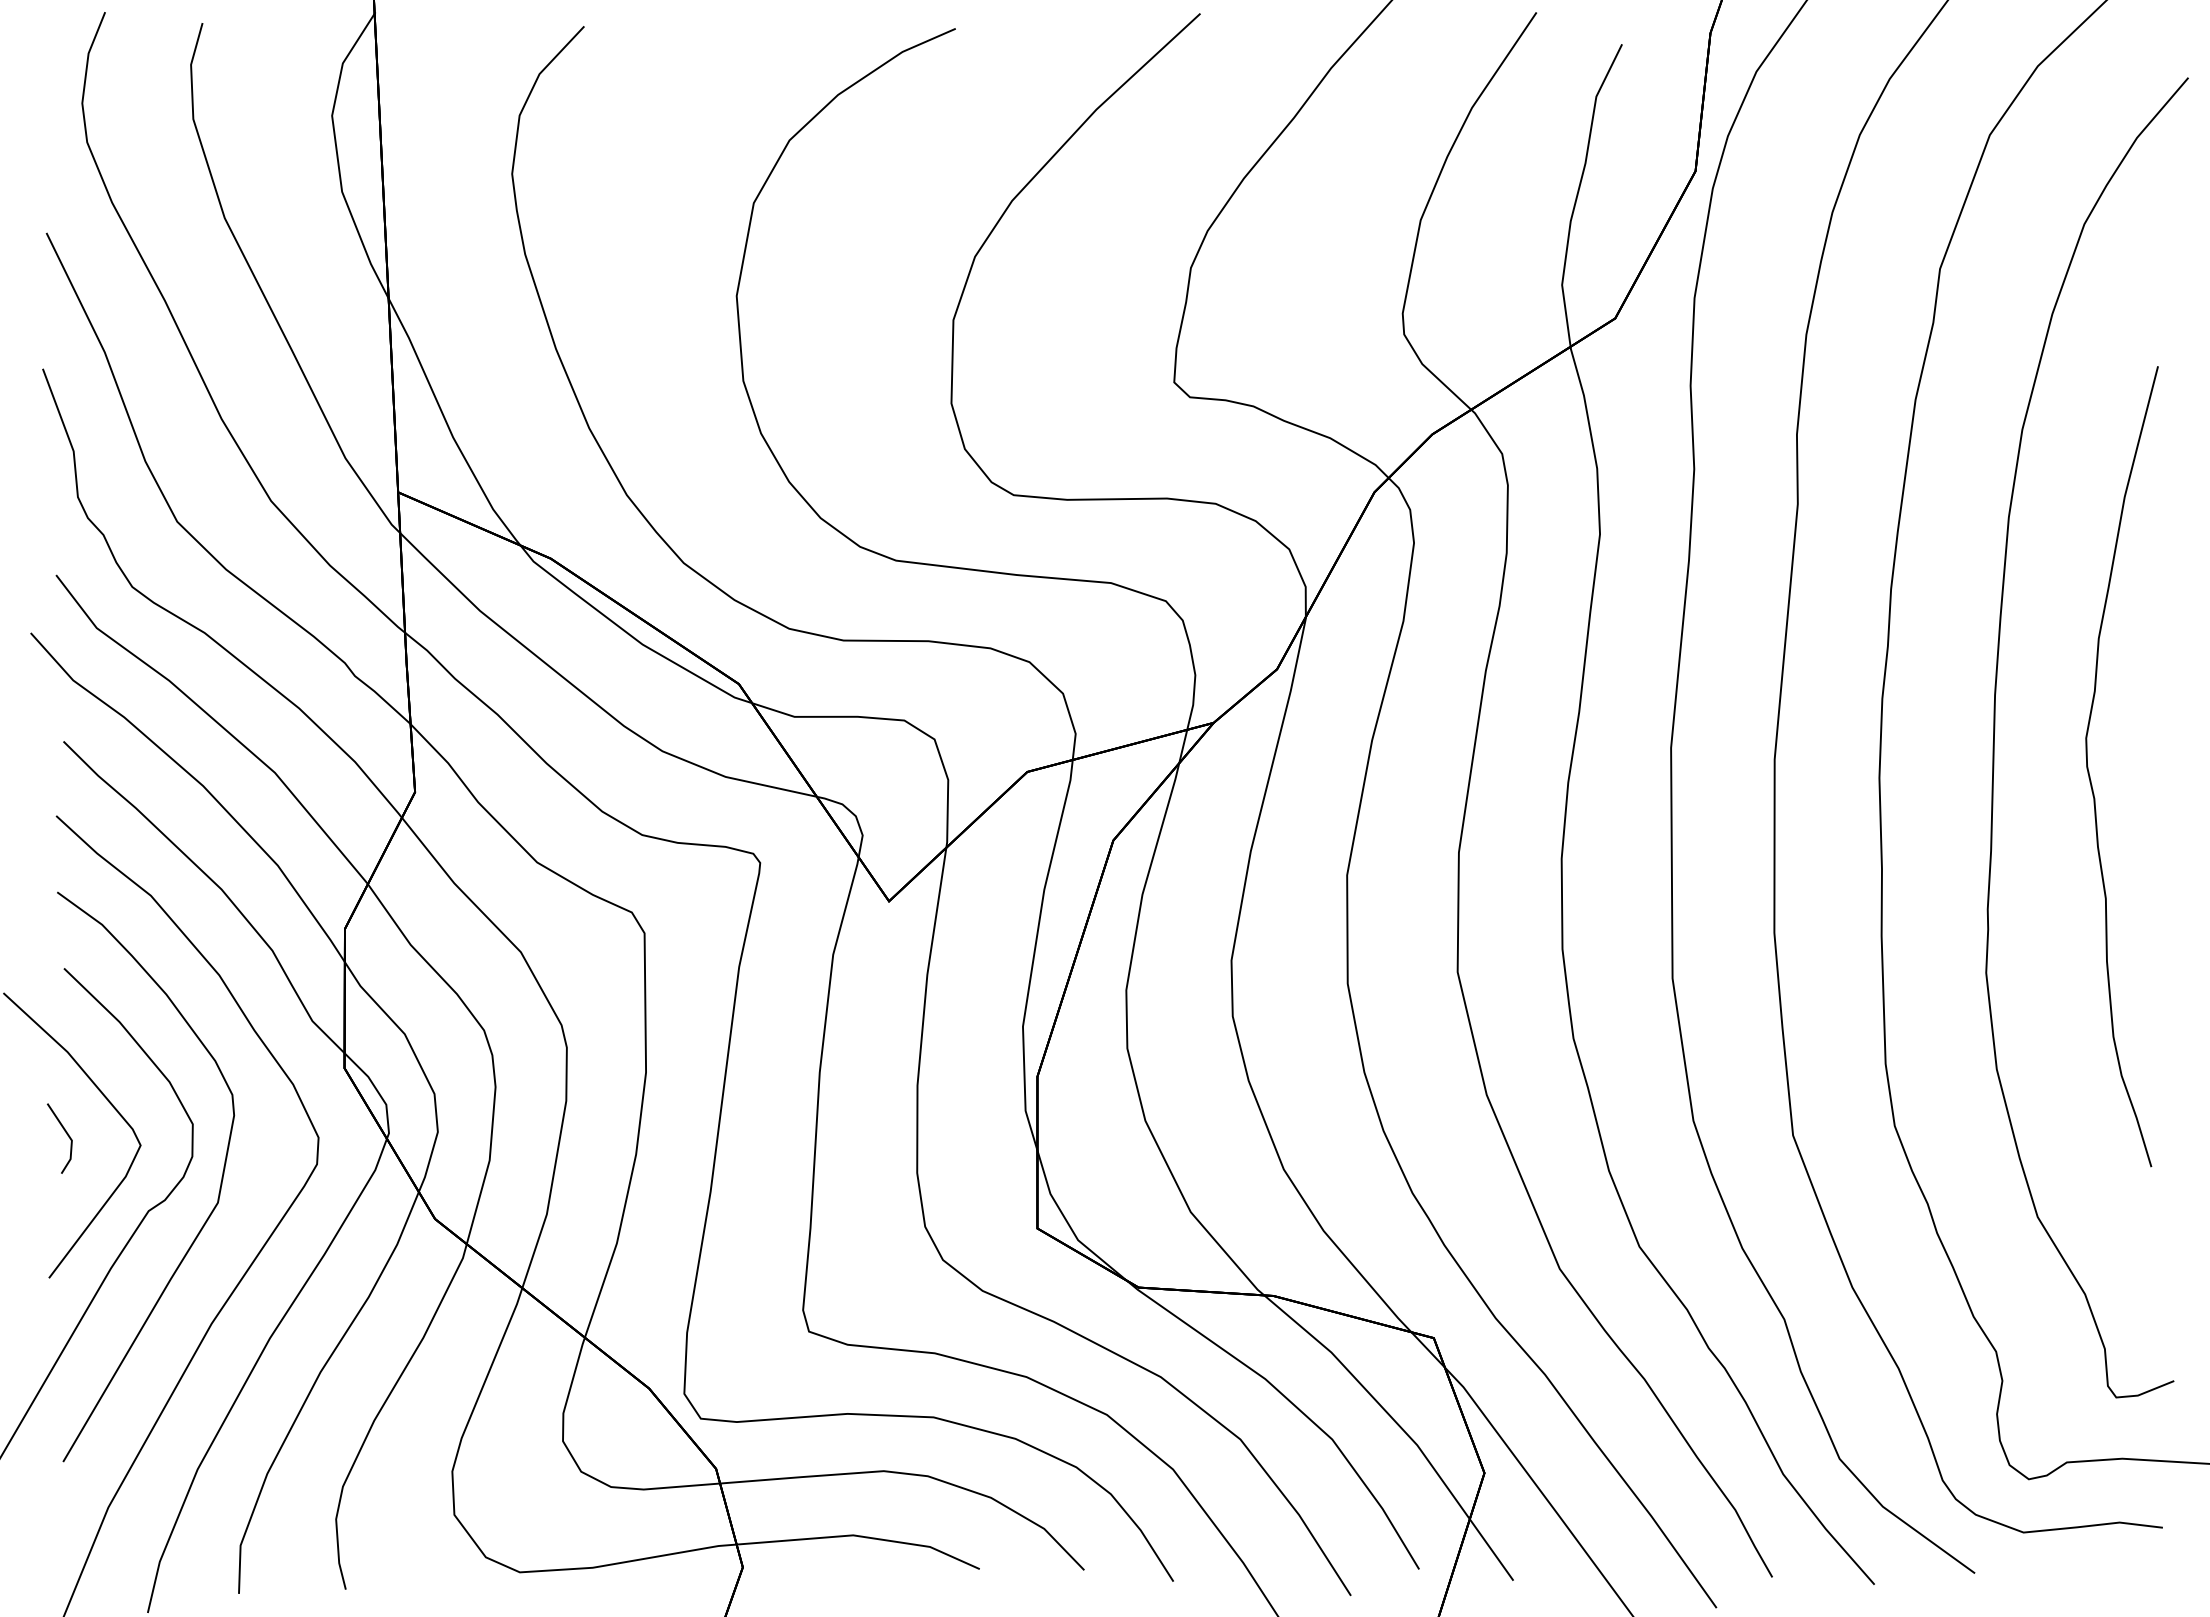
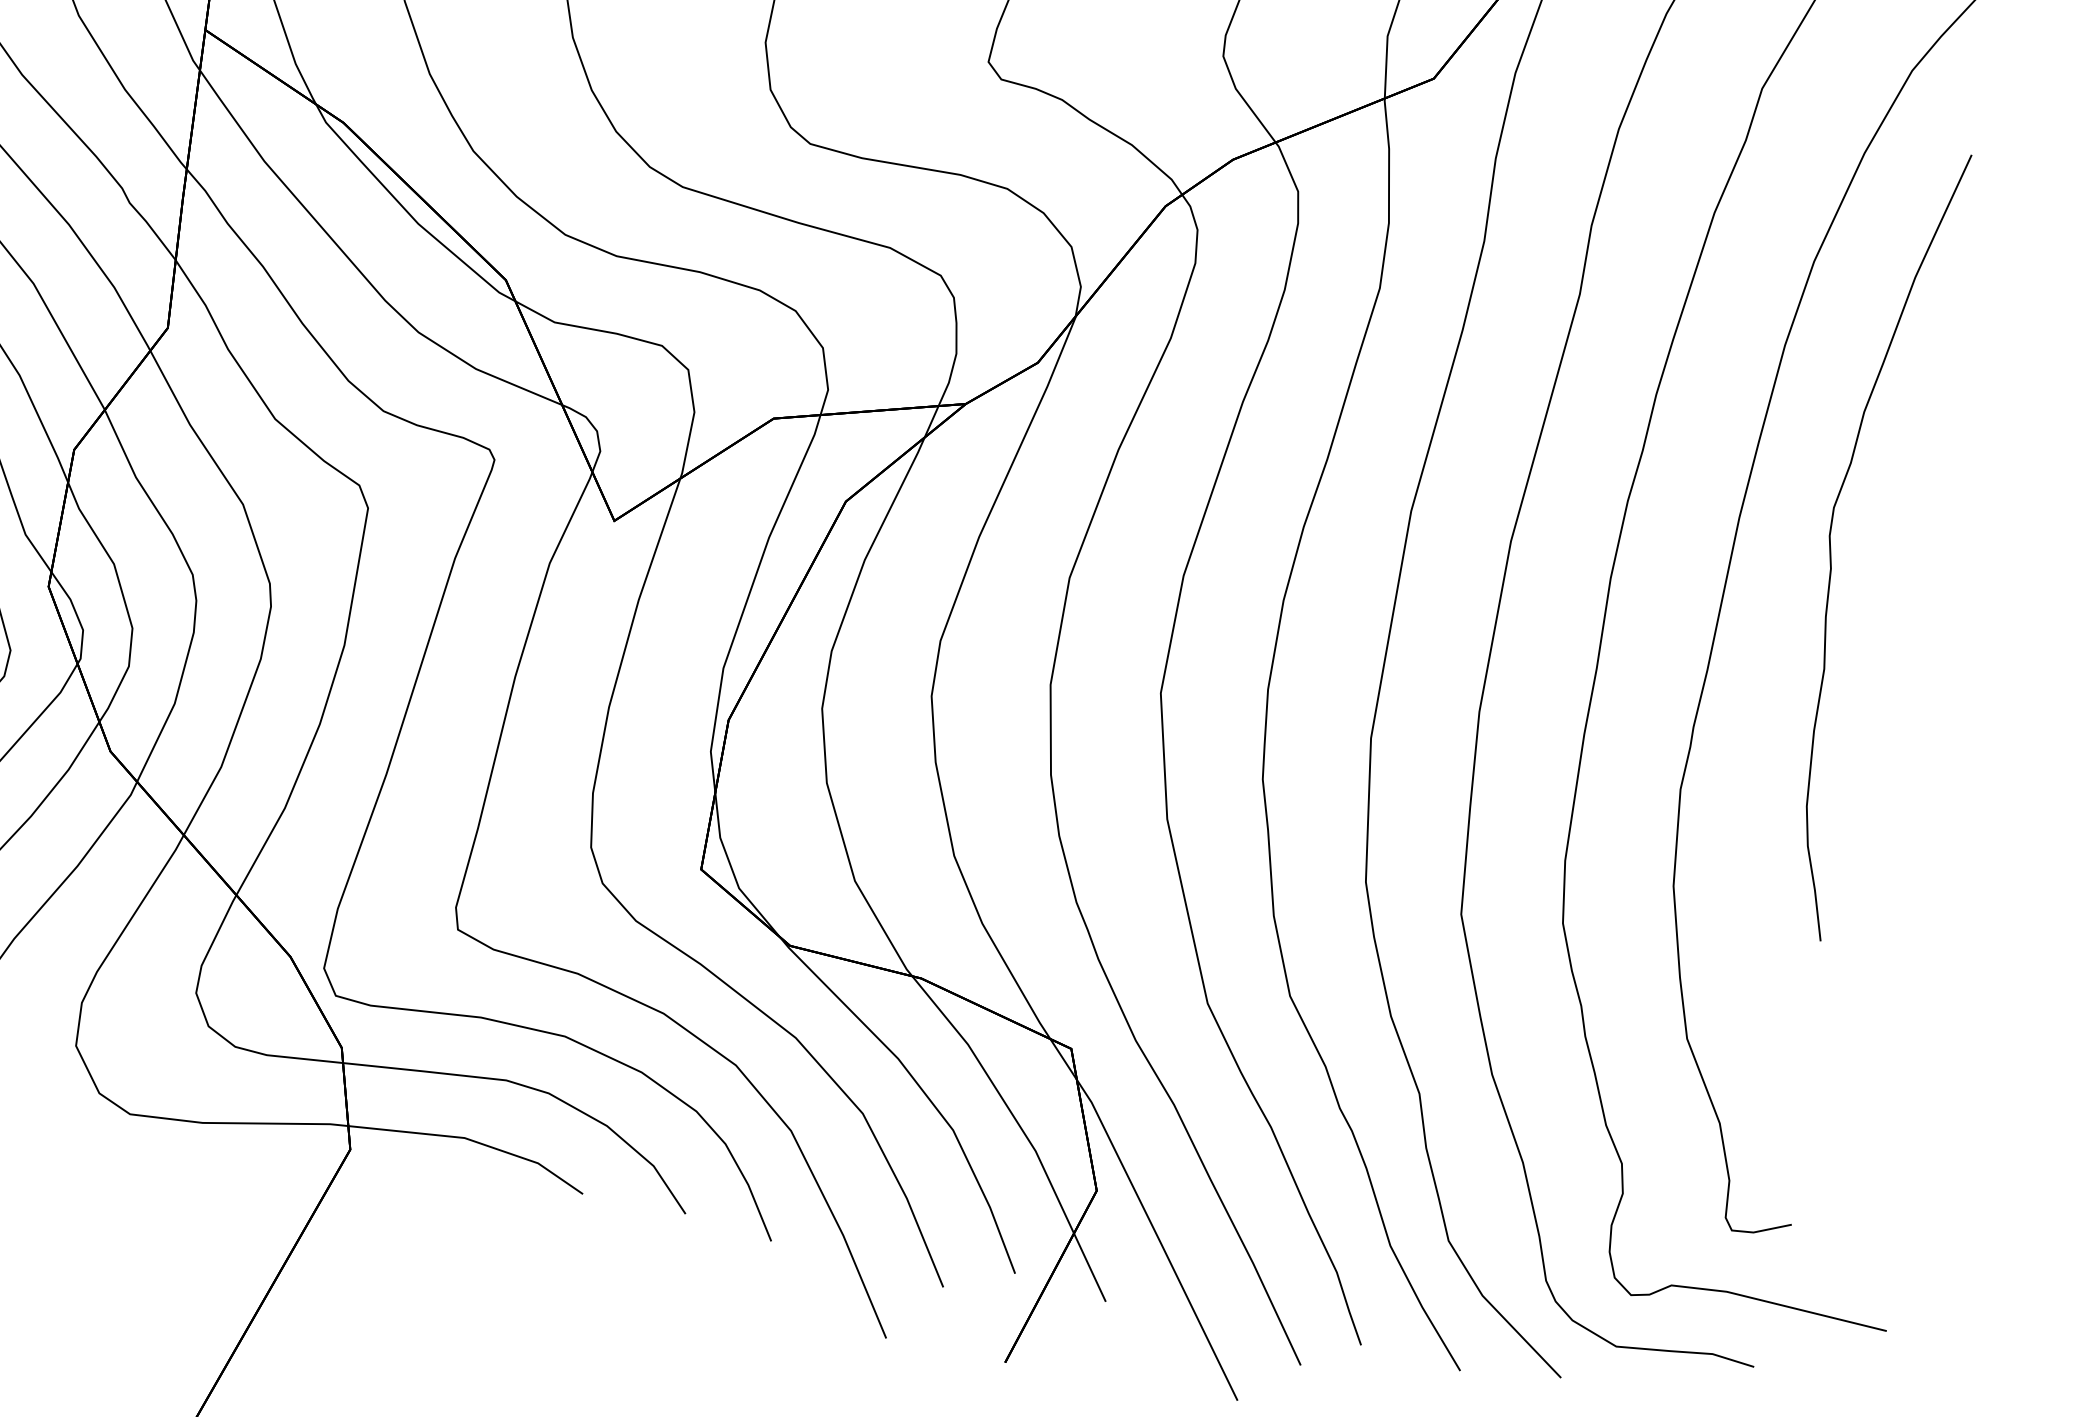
part: (2090, 775) -> (1831, 545), moved

